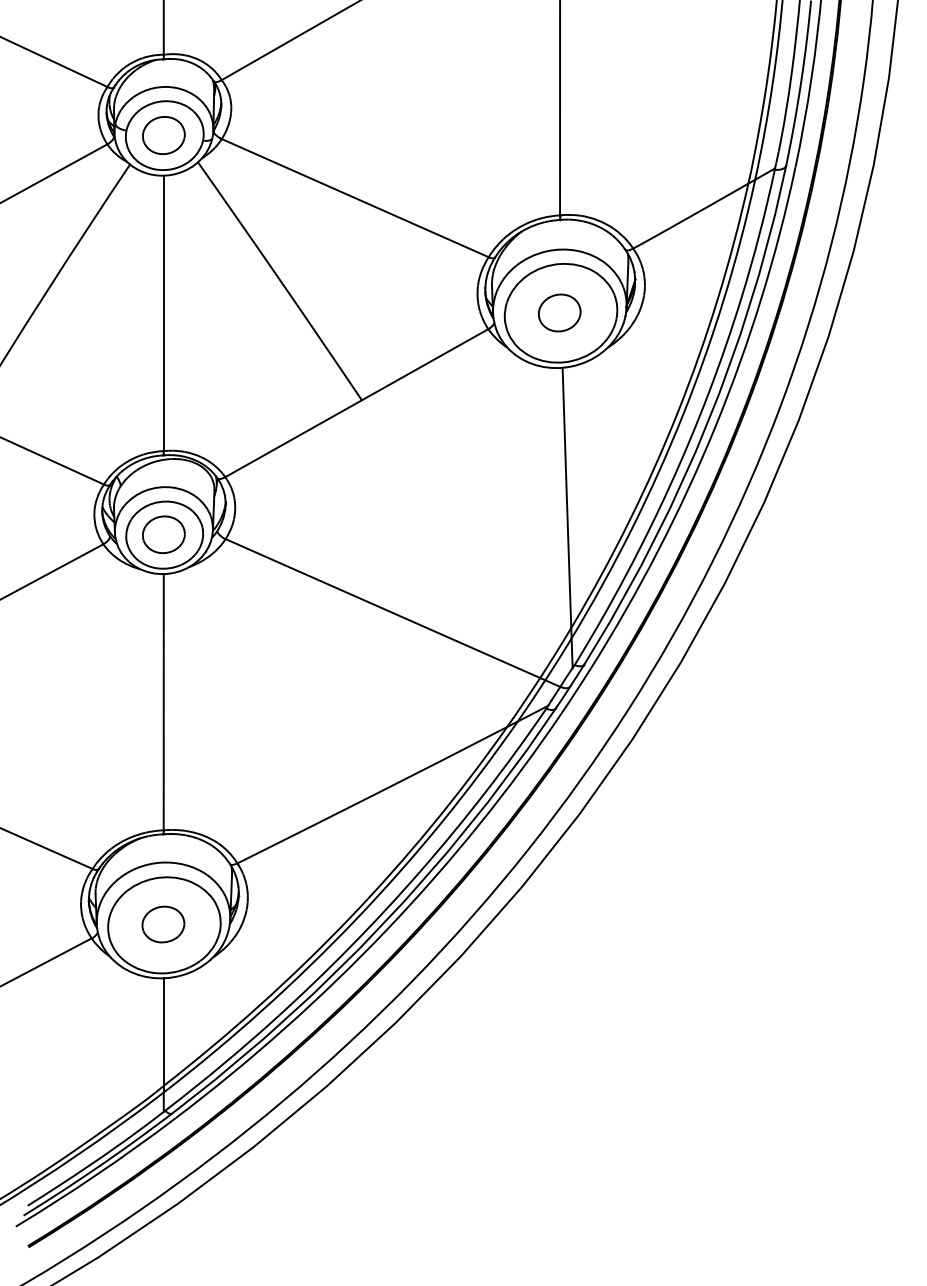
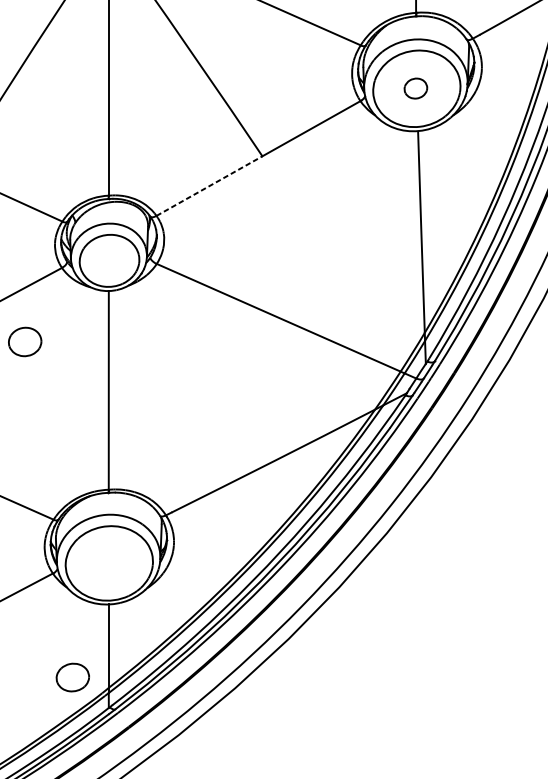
part: (559, 312) -> (415, 88), size x0.7
line: (294, 438) -> (210, 185), solid -> dashed
part: (163, 534) -> (24, 341), moved
part: (163, 924) -> (72, 677), moved

